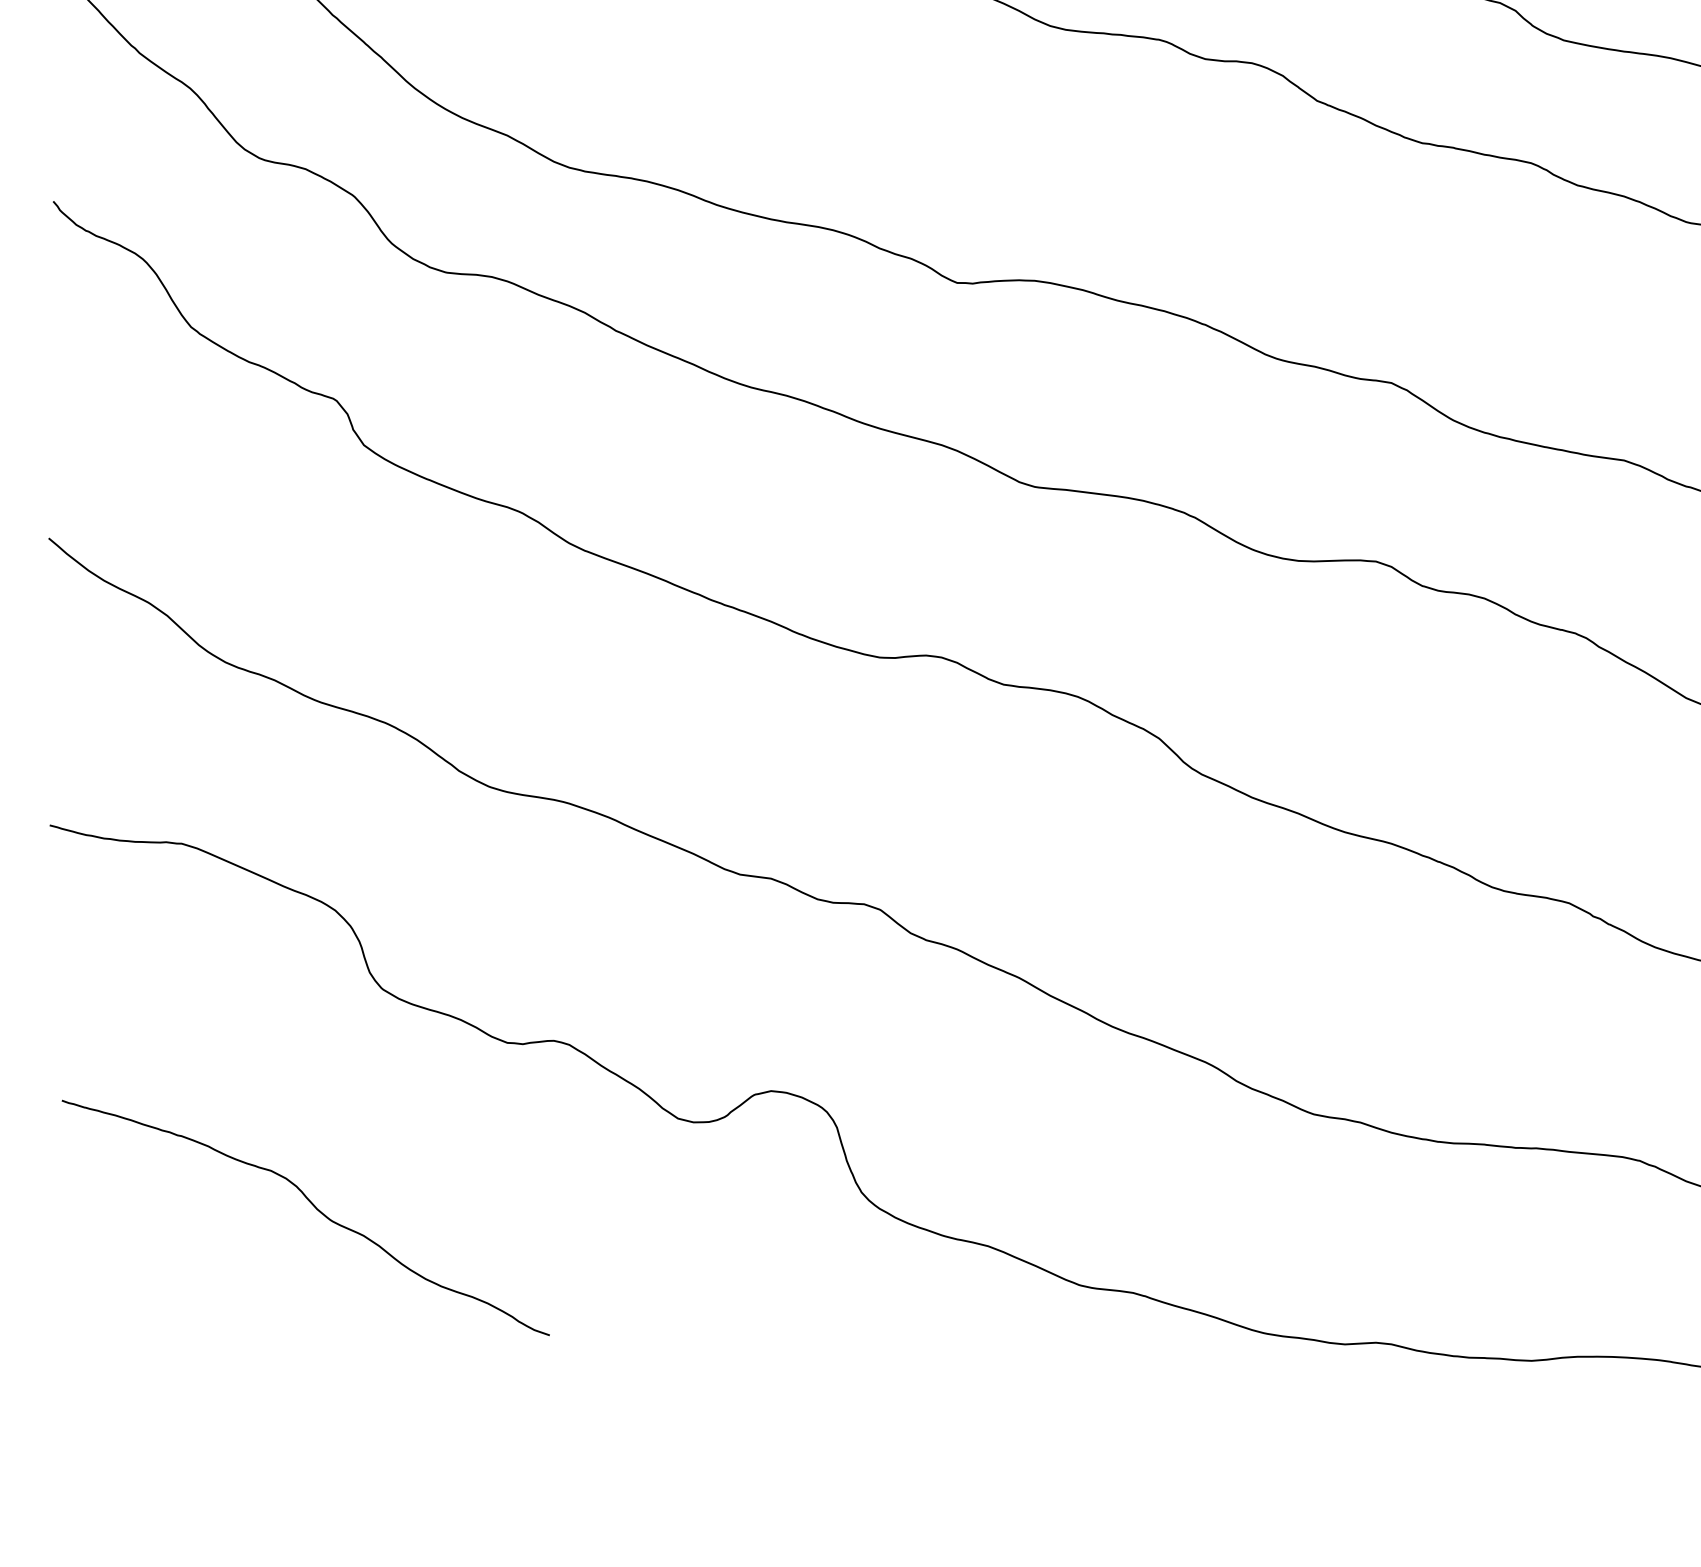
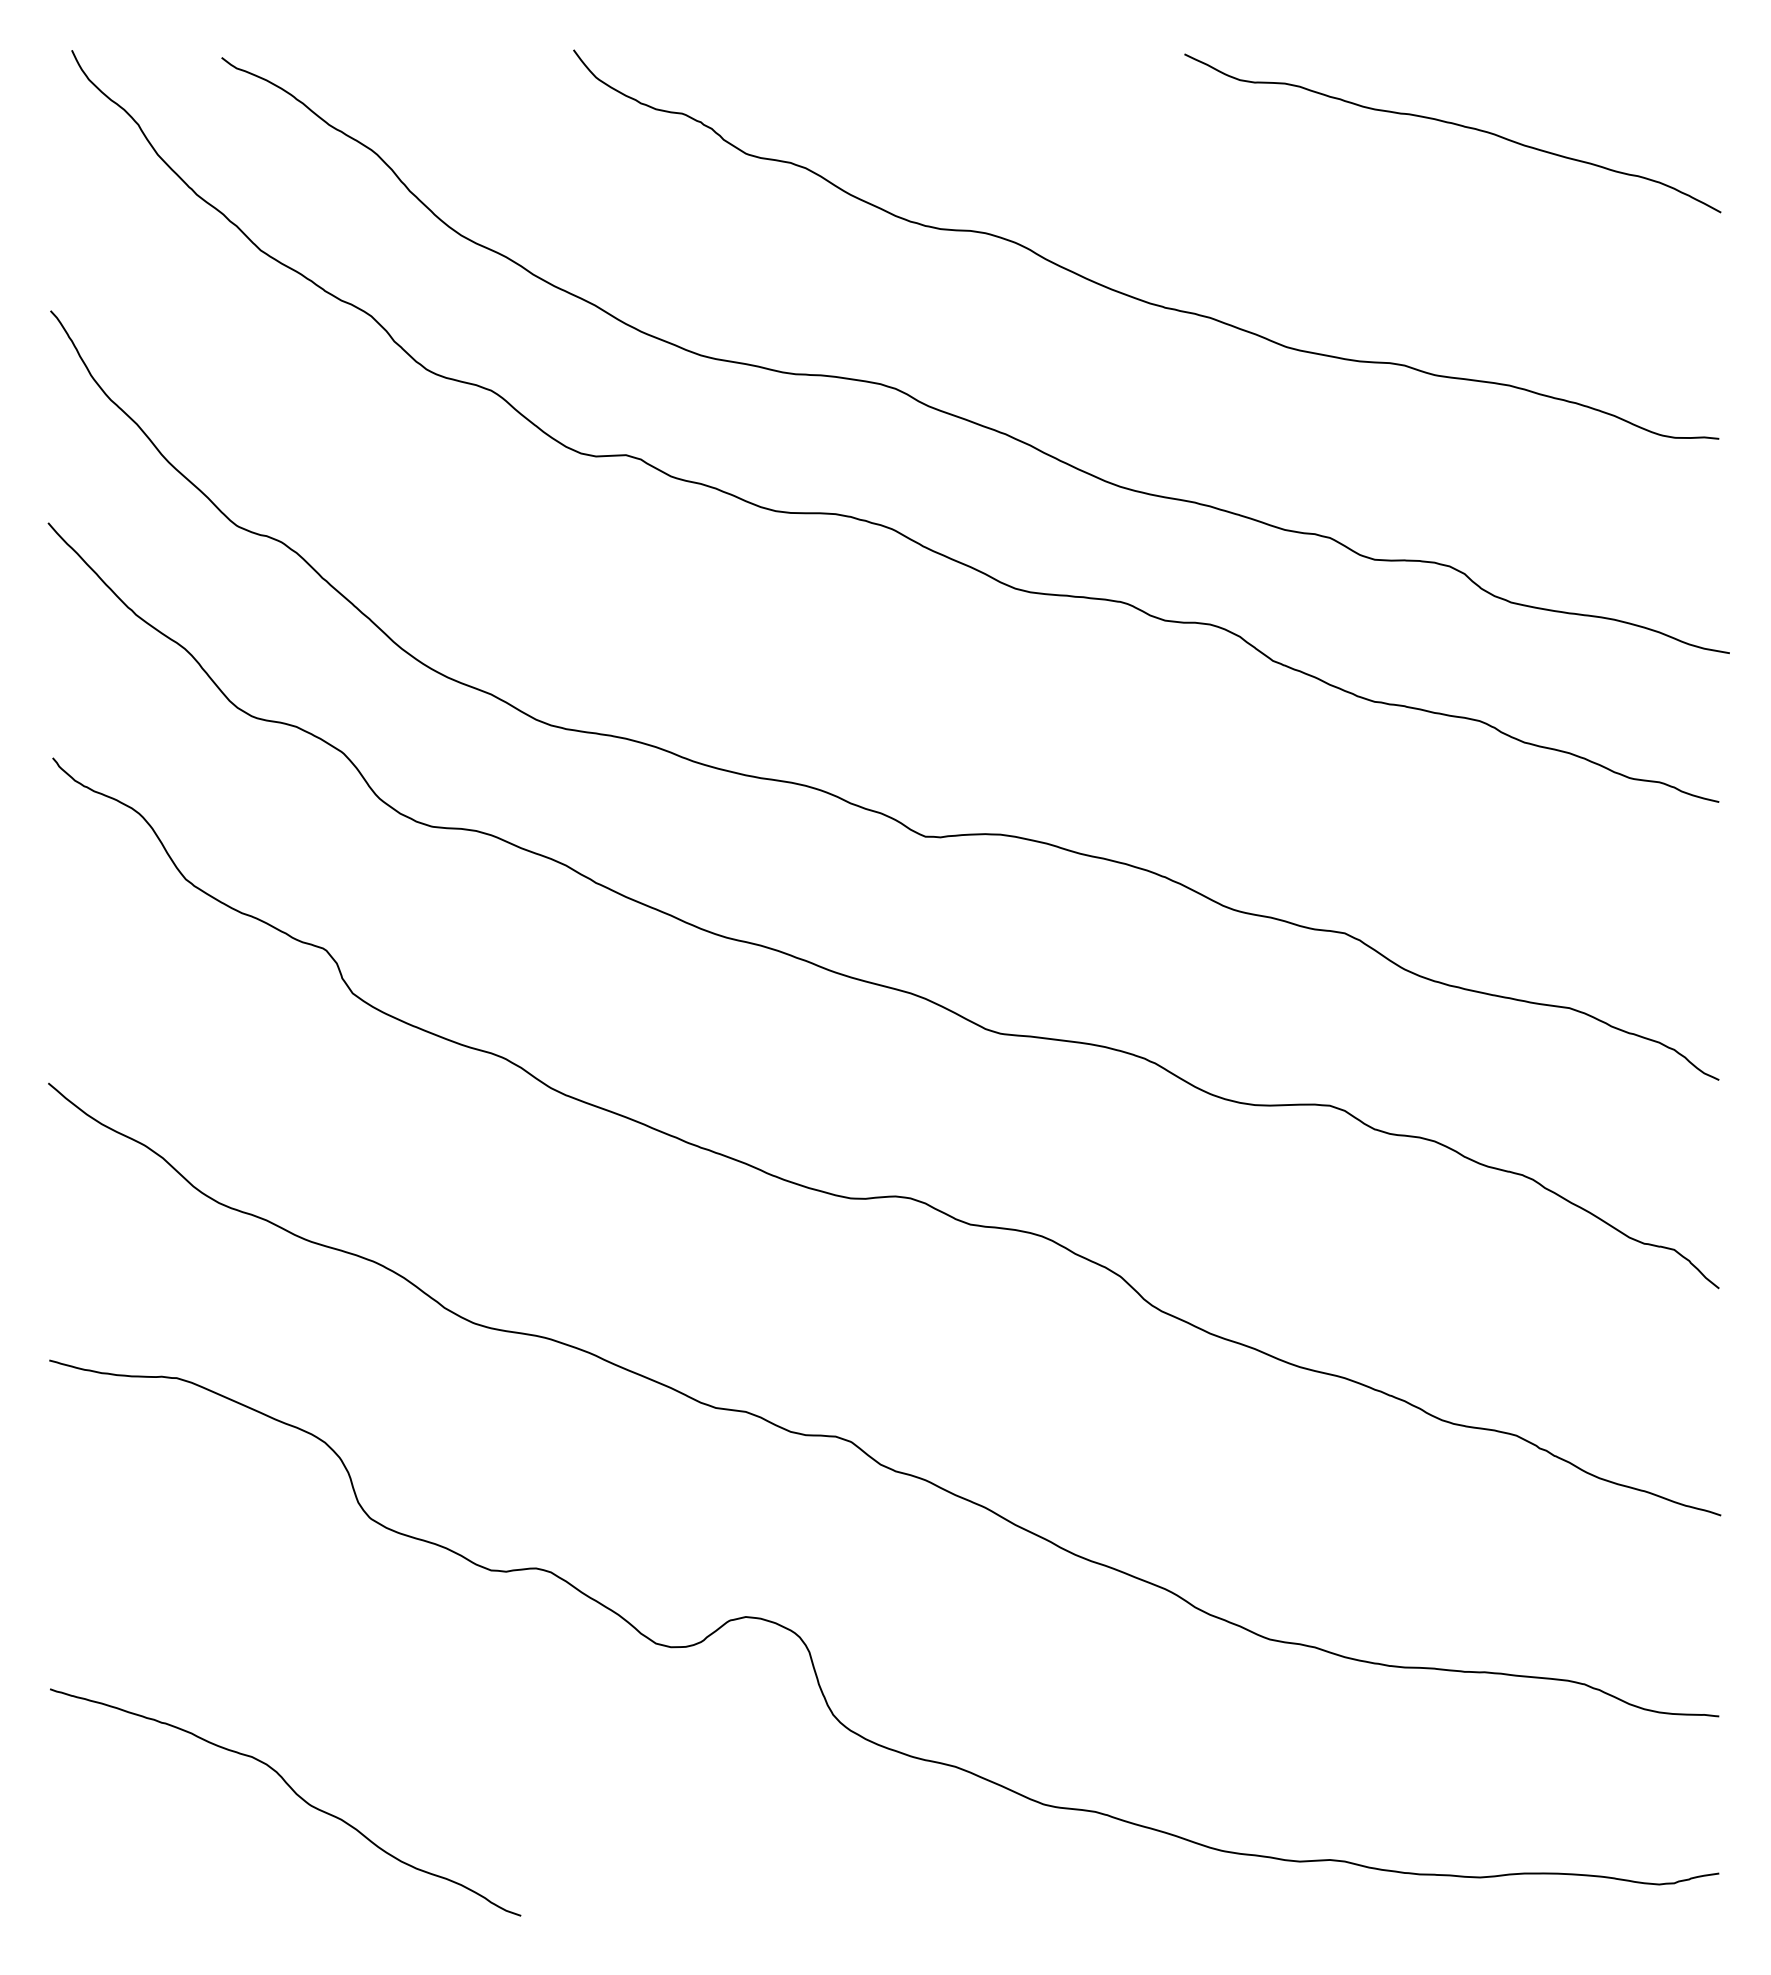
curve: (315, 1208) -> (294, 1793), moved

